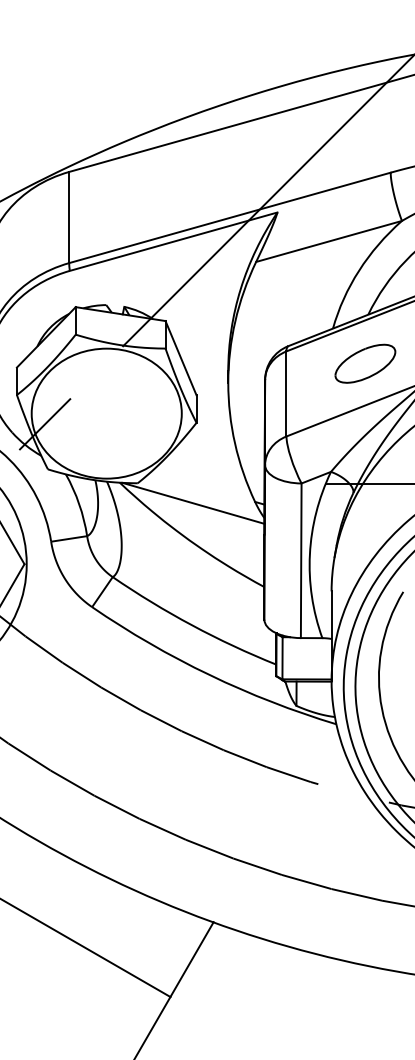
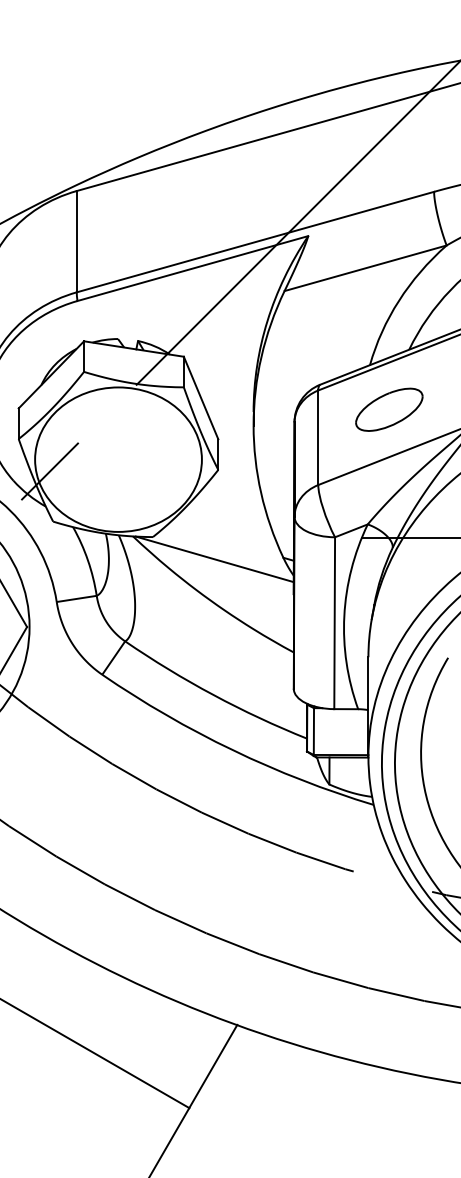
part: (365, 363) -> (389, 409), moved

